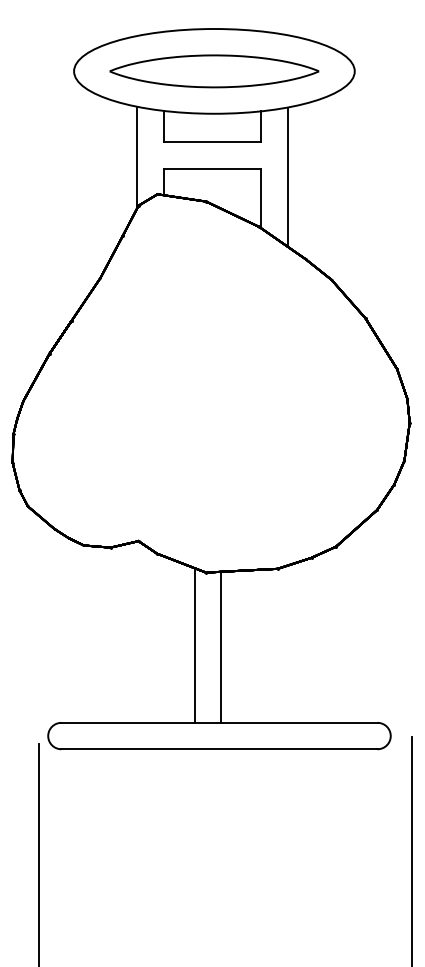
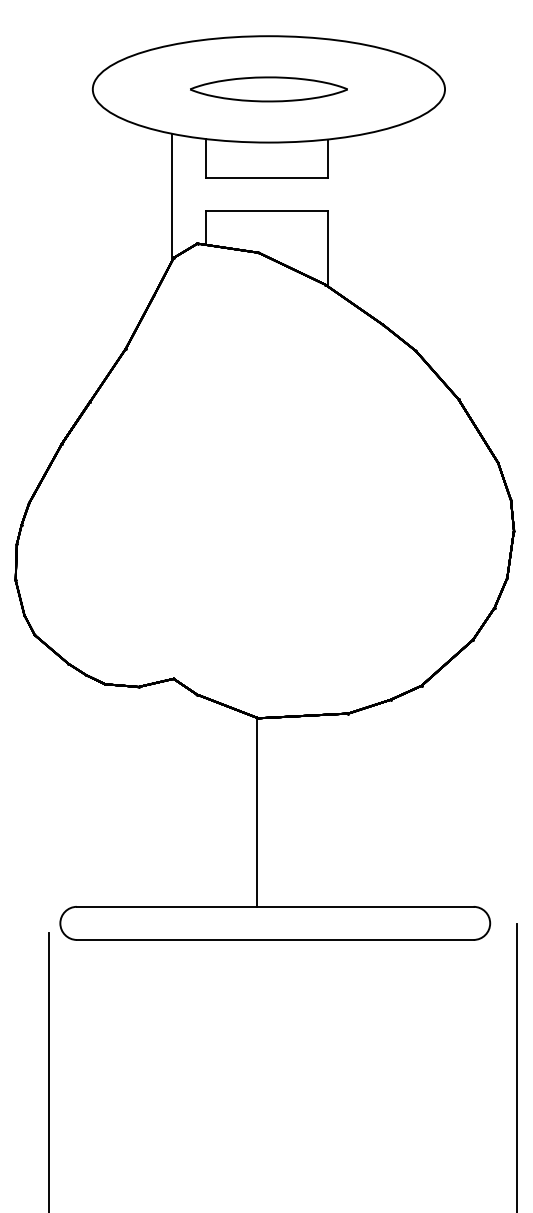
part: (214, 71) -> (269, 89), size x0.6
line: (287, 176) -> (360, 221), removed
line: (194, 645) -> (243, 809), removed
line: (221, 646) -> (257, 811), moved

